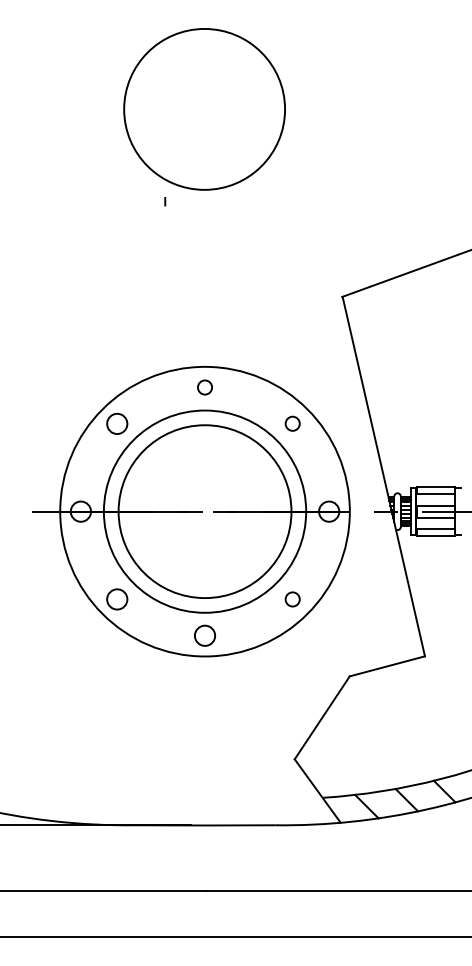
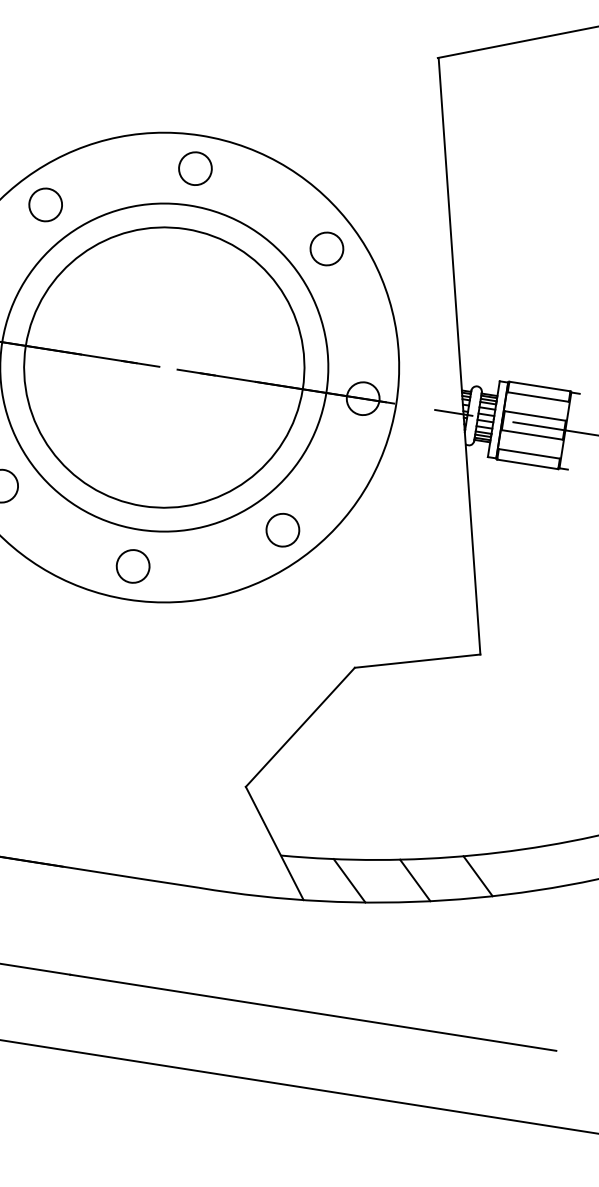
circle: (204, 387) -> (194, 168), size x1.43
circle: (292, 423) -> (326, 248), size x1.43
circle: (292, 599) -> (282, 530), size x1.43

